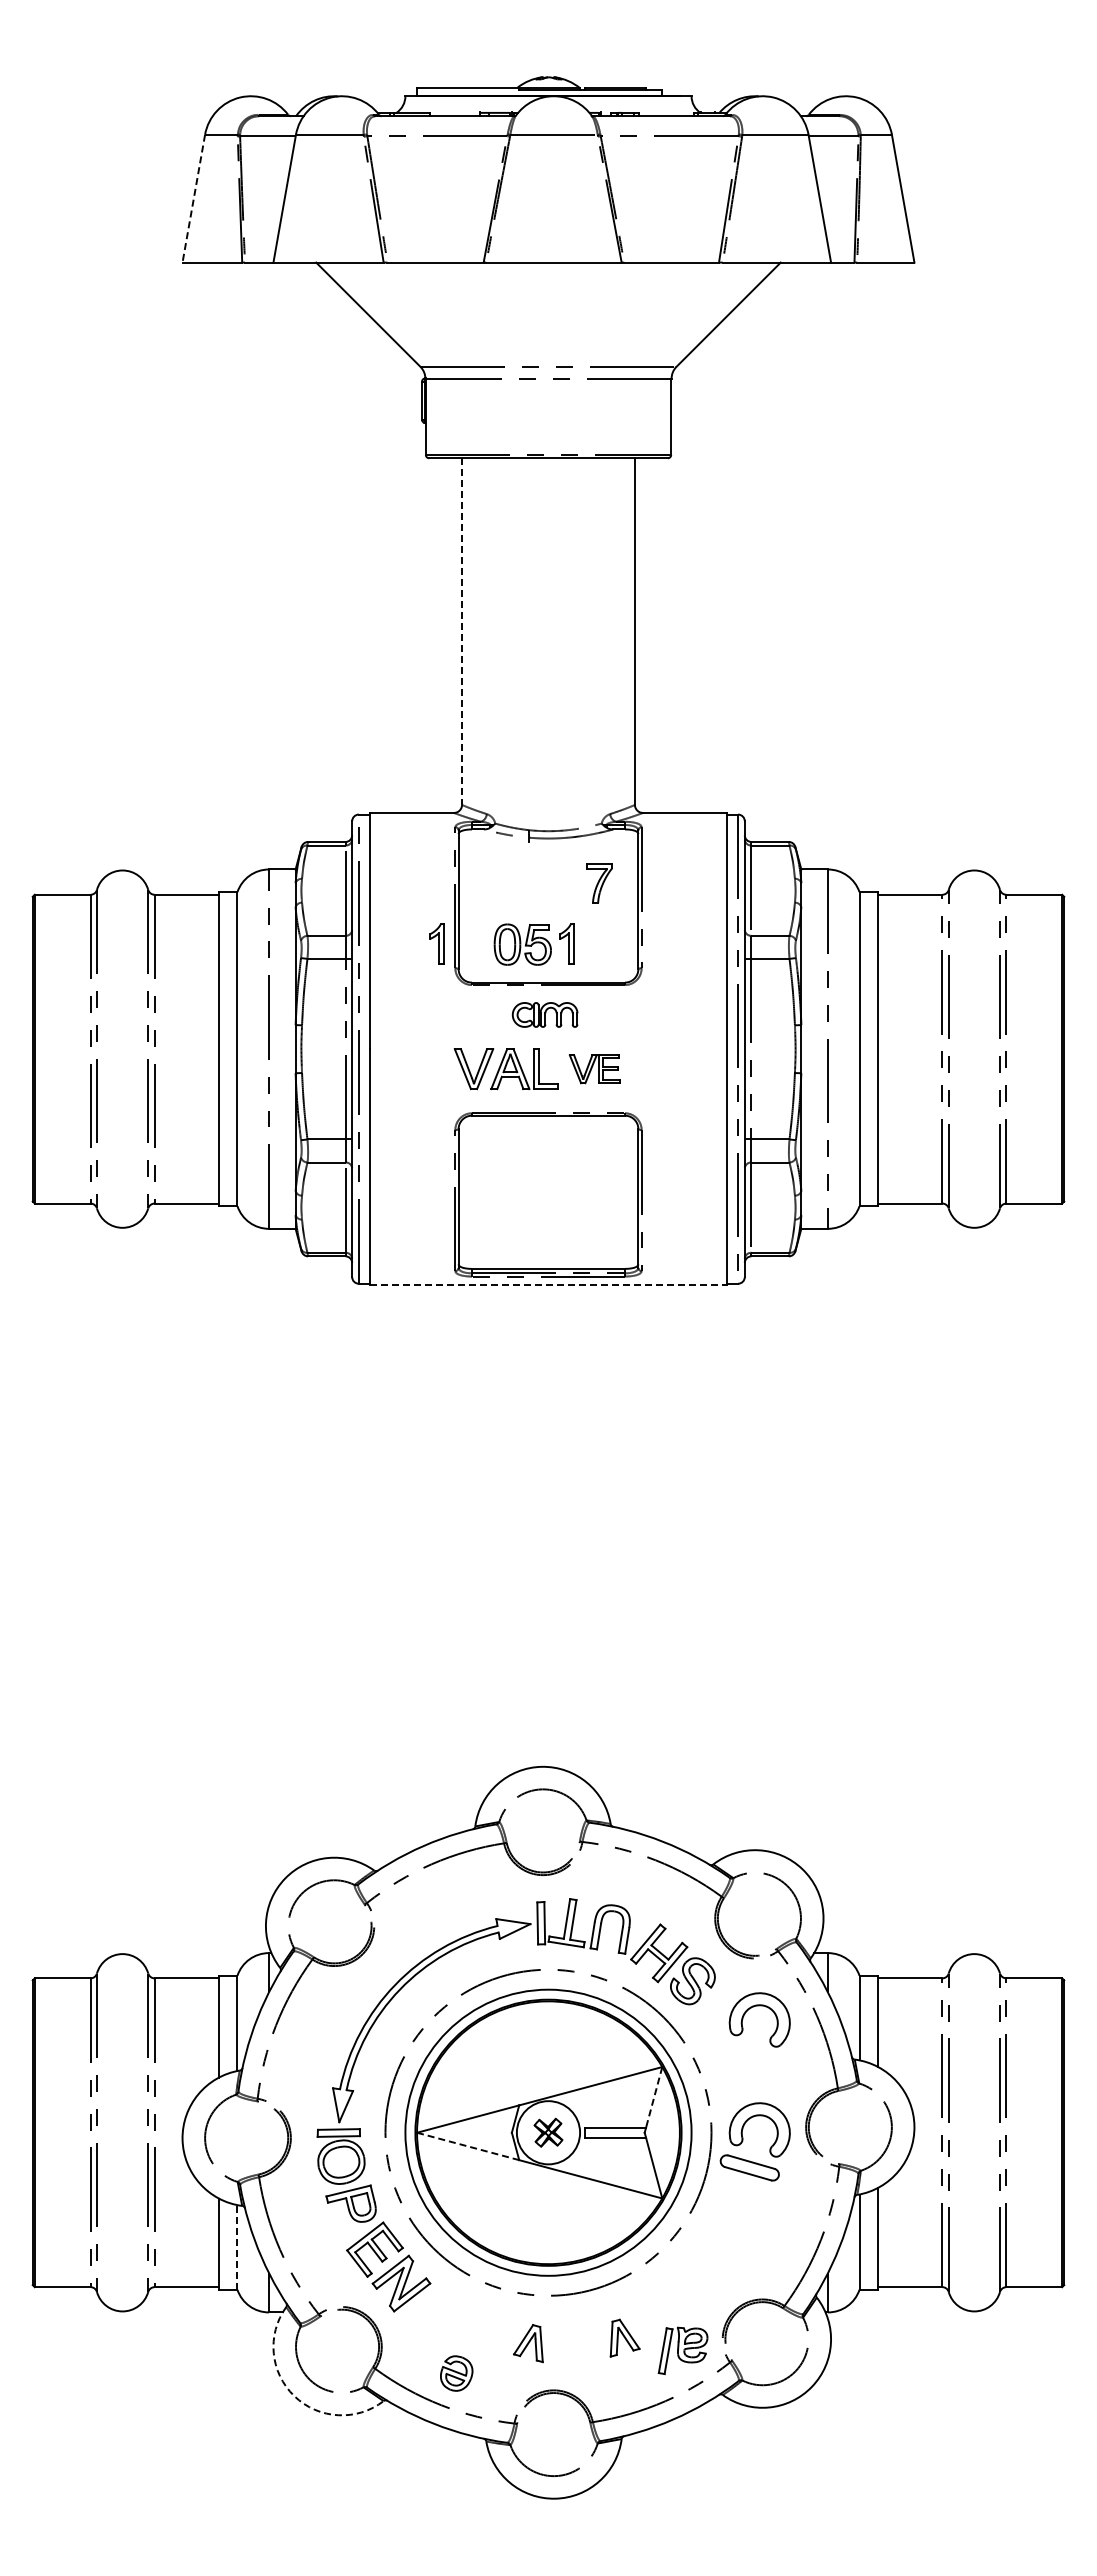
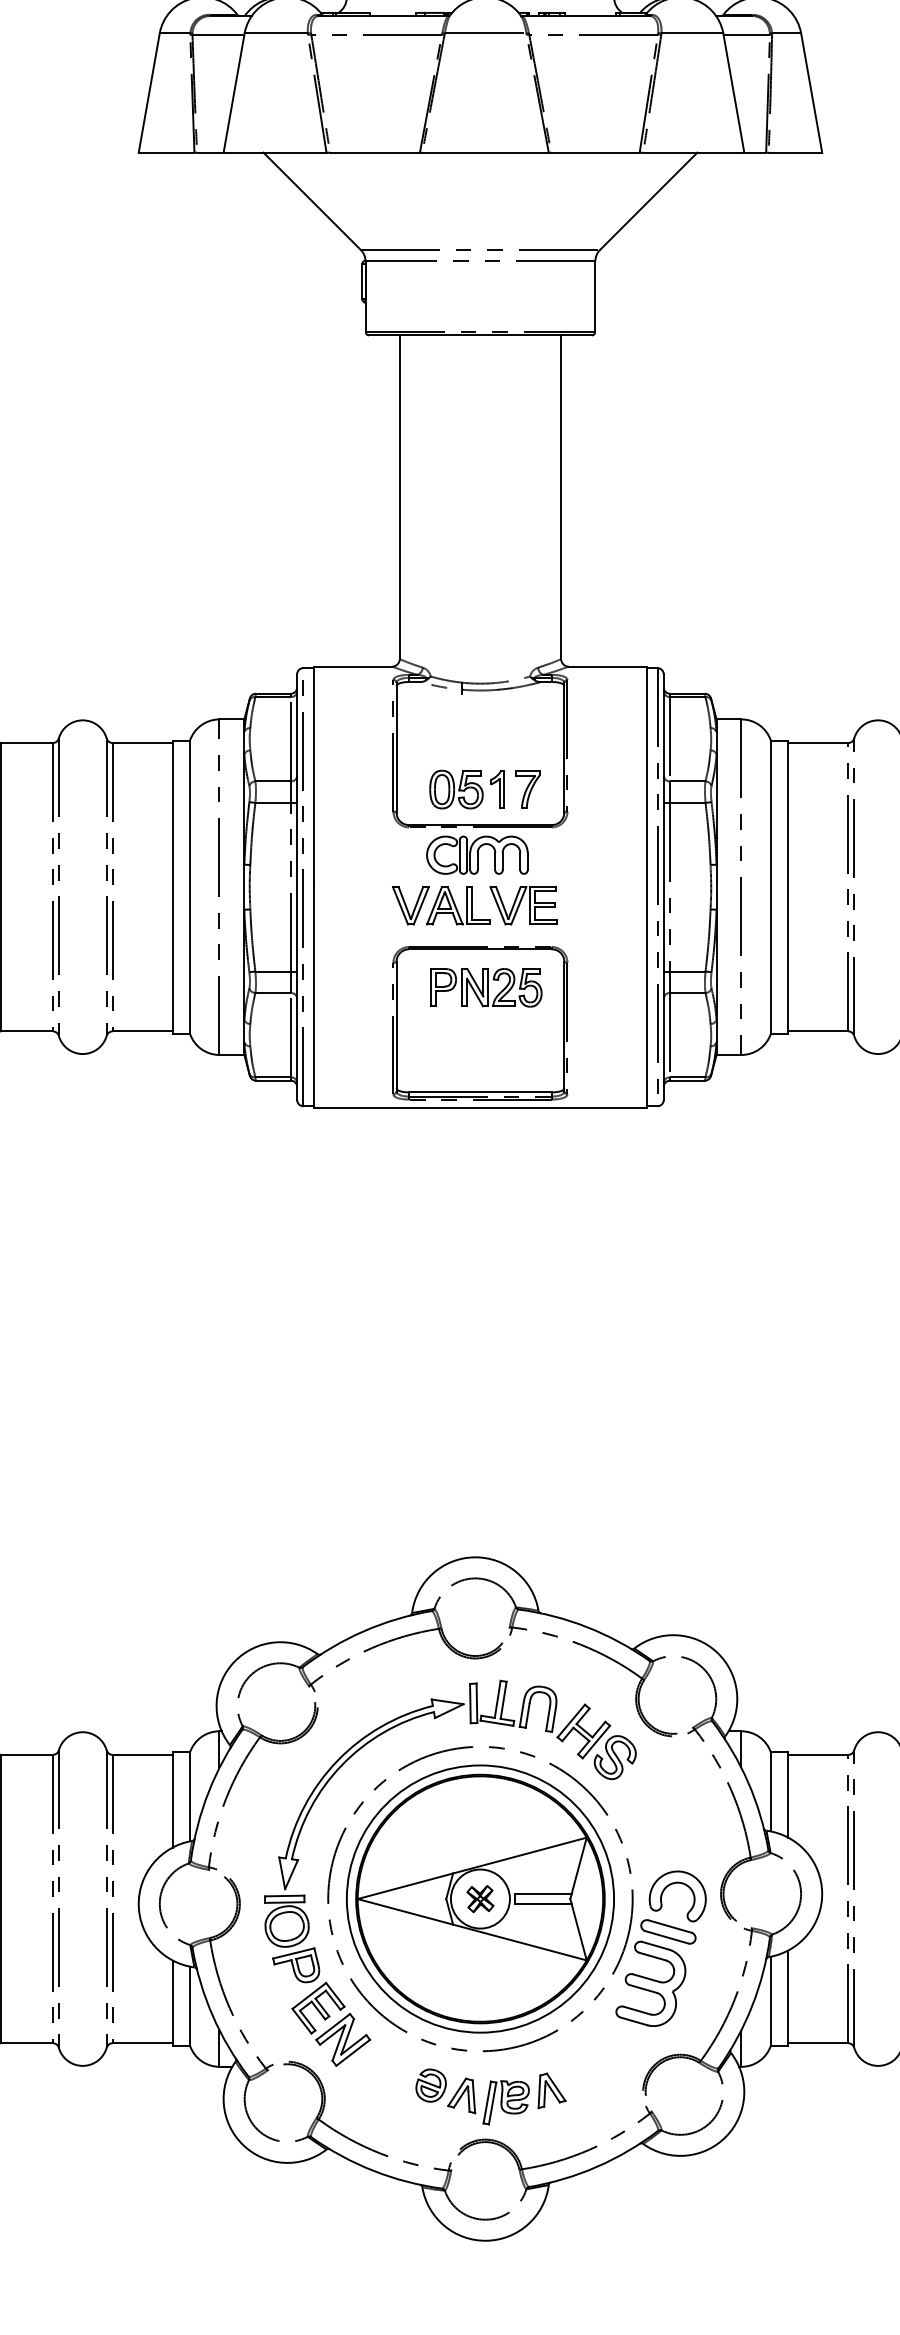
line: (193, 198) -> (148, 92), dashed -> solid
line: (461, 632) -> (399, 498), dashed -> solid
part: (599, 883) -> (528, 789), moved
part: (436, 943) -> (375, 788), removed
part: (544, 1014) -> (476, 854), size x1.67
part: (594, 1069) -> (523, 906), size x1.43
part: (554, 1156) -> (486, 987), added
line: (548, 1285) -> (480, 1107), dashed -> solid
part: (759, 2006) -> (677, 1781), removed
line: (654, 2097) -> (579, 1866), dashed -> solid
line: (468, 2146) -> (405, 1911), dashed -> solid
part: (730, 2223) -> (650, 1983), added
line: (237, 2246) -> (190, 2005), dashed -> solid
part: (682, 2350) -> (505, 2102), moved
part: (456, 2373) -> (430, 2085), moved
arc: (294, 2396) -> (243, 2145), dashed -> solid

